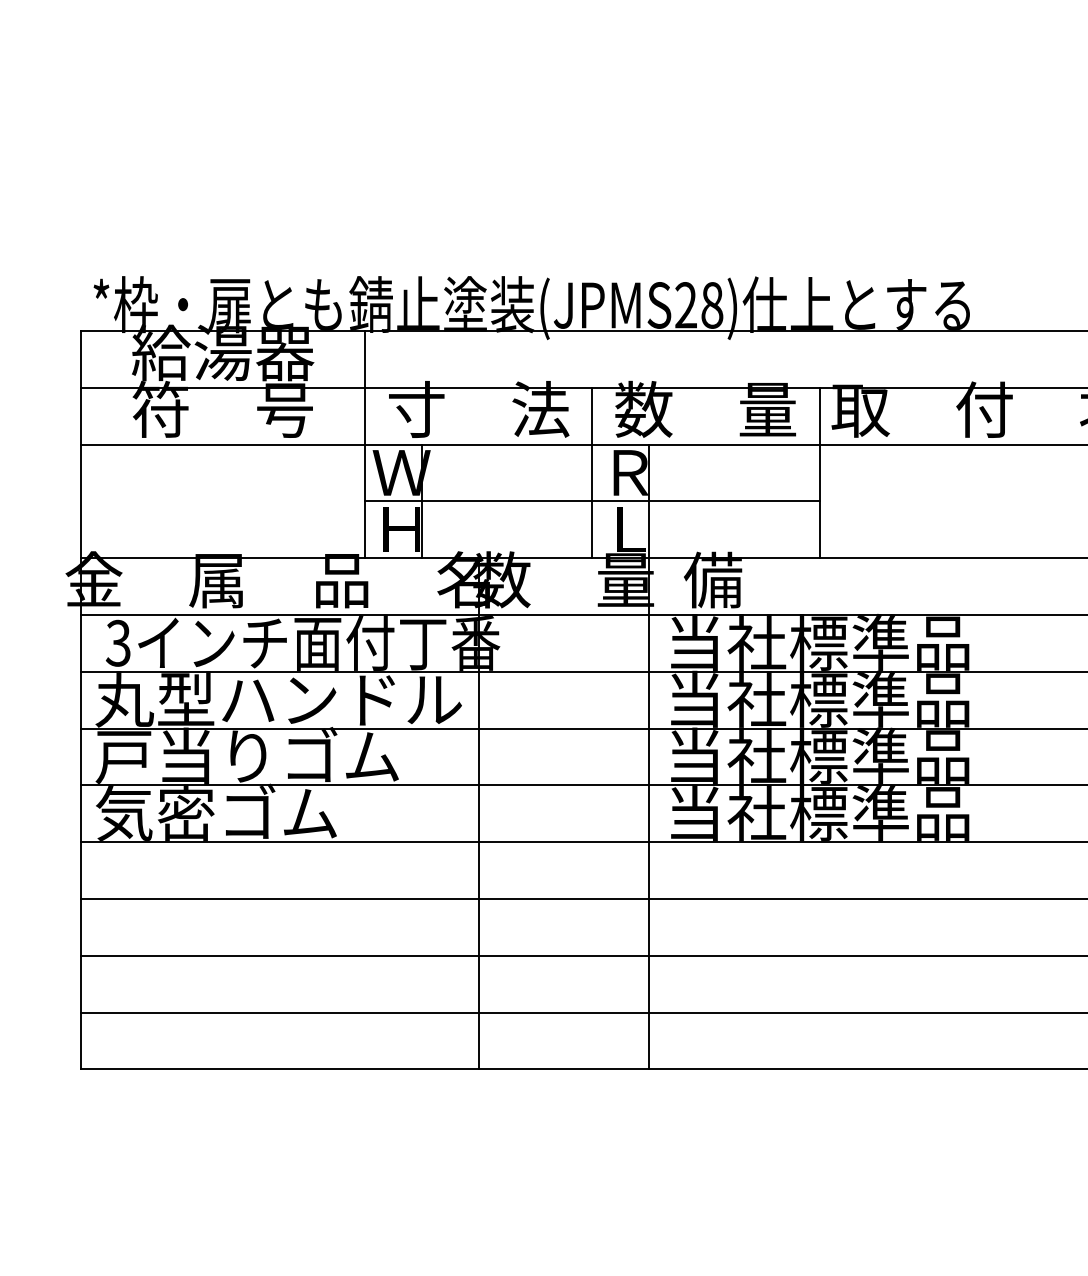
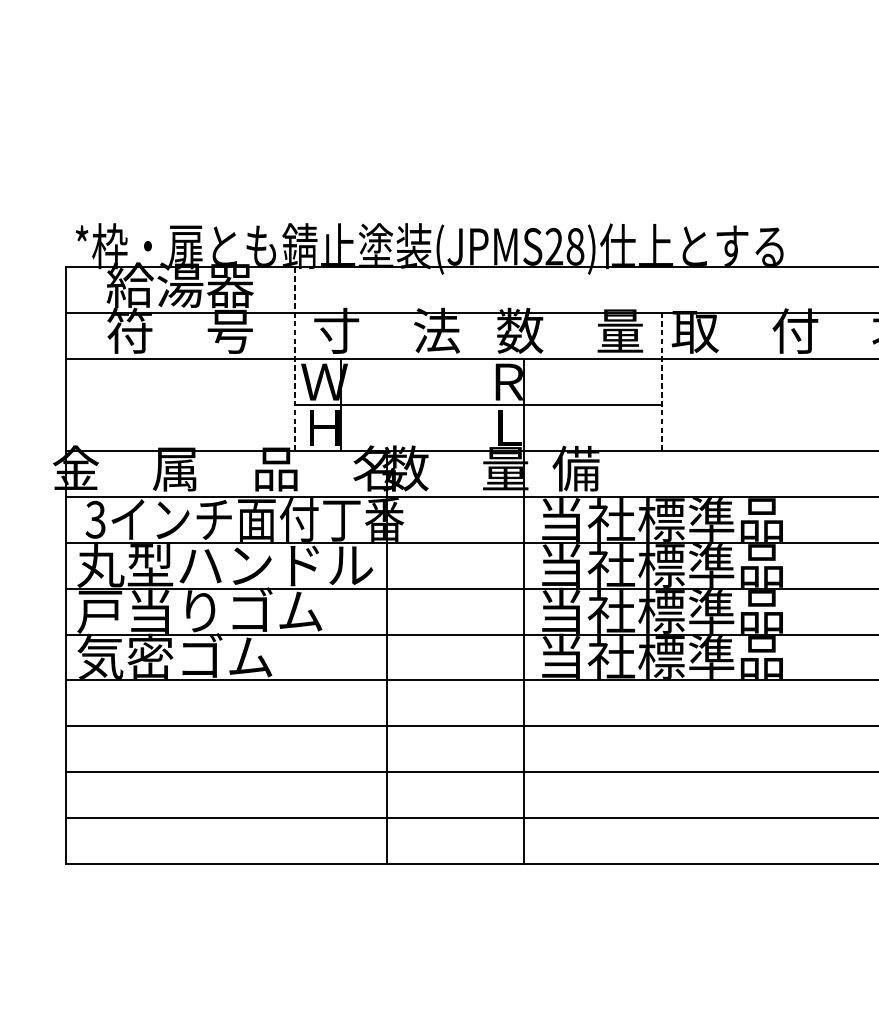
line: (365, 444) -> (295, 359), solid -> dashed
line: (592, 472) -> (478, 381), removed
line: (819, 472) -> (662, 381), solid -> dashed

